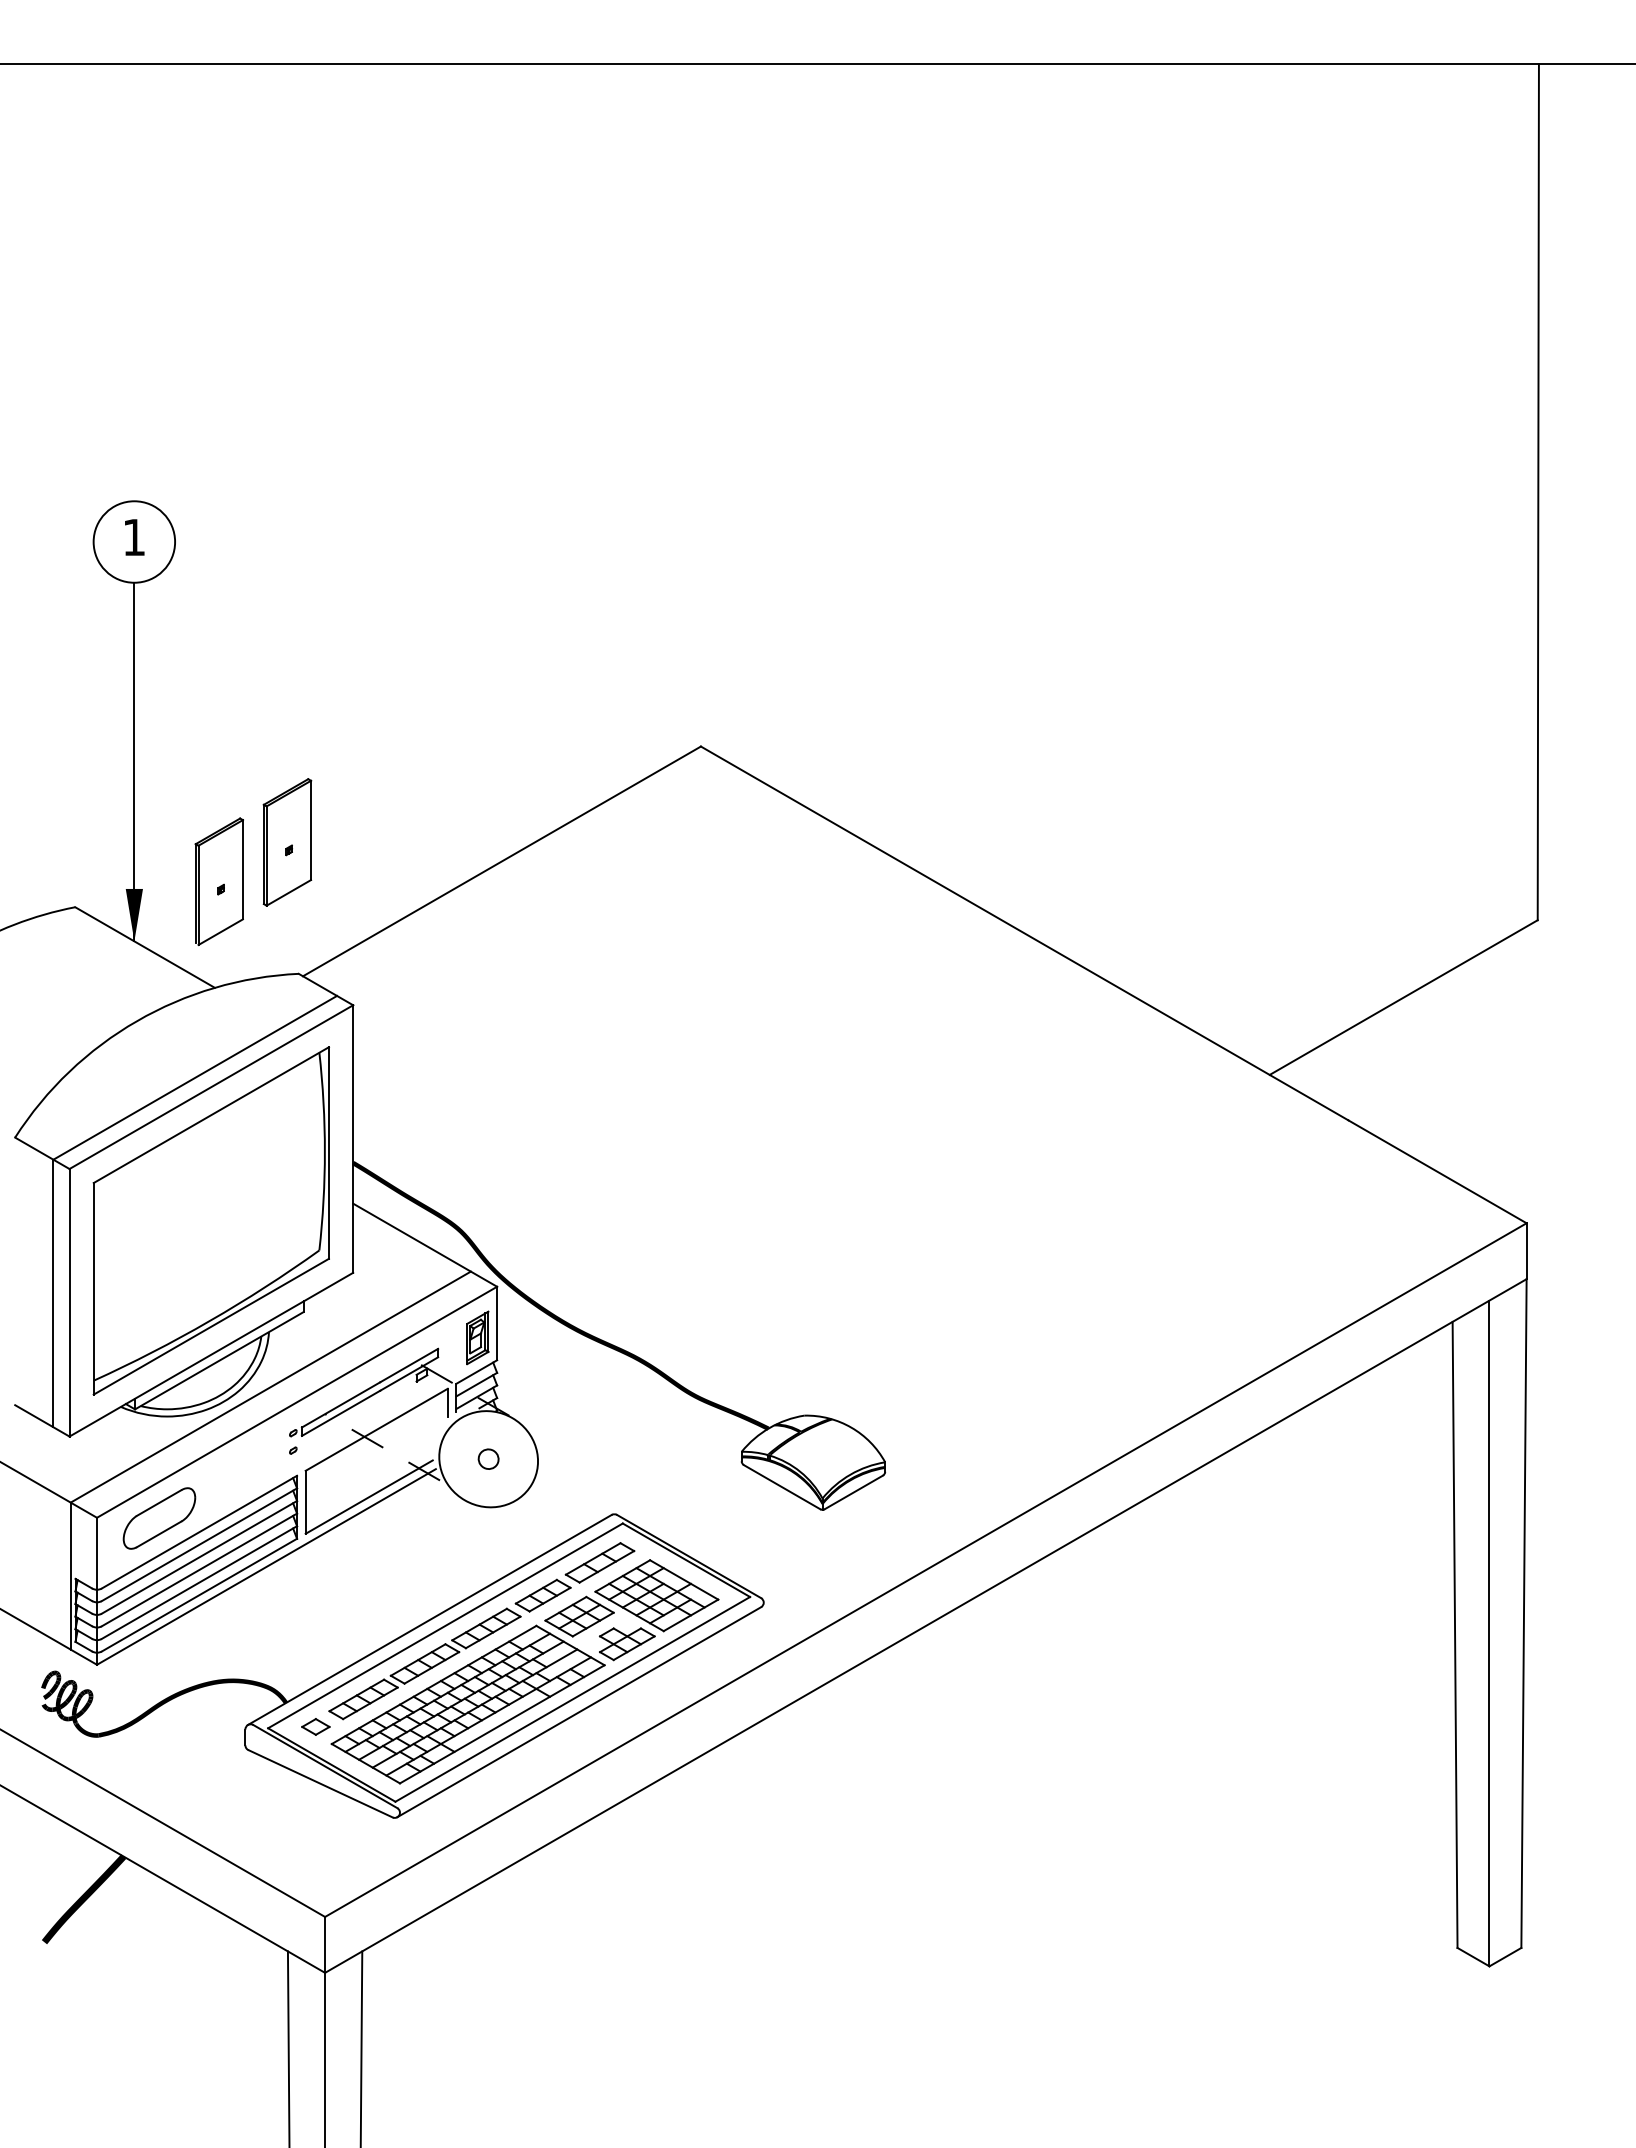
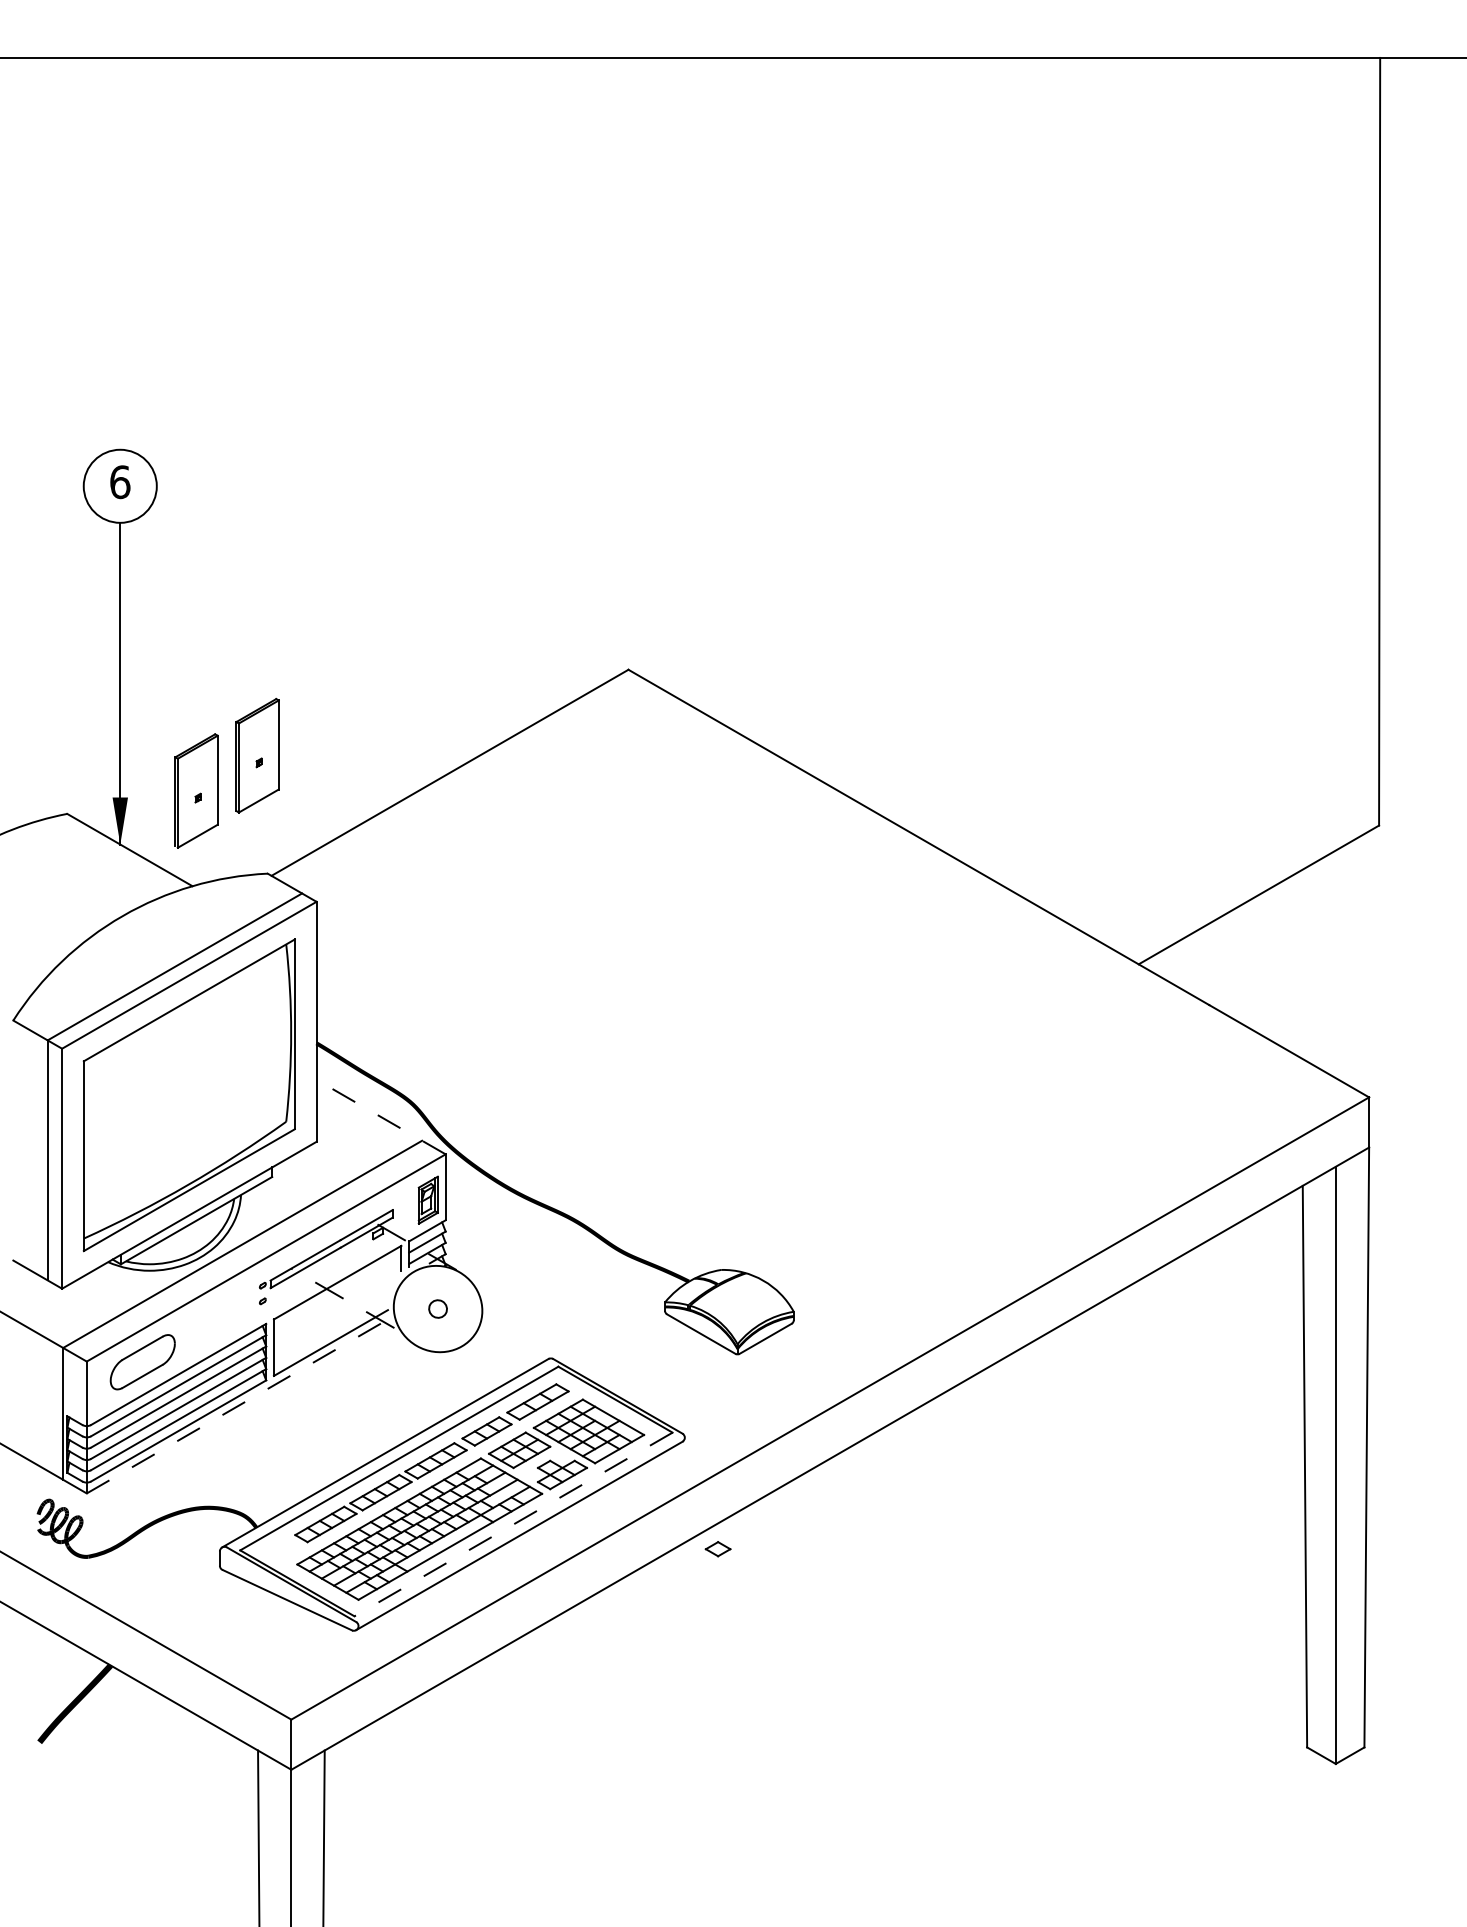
text: (134, 537) -> (120, 482), 1 -> 6
line: (424, 1244) -> (380, 1116), solid -> dashed
line: (266, 1566) -> (238, 1405), solid -> dashed
line: (572, 1699) -> (513, 1524), solid -> dashed
part: (315, 1726) -> (717, 1548), moved

